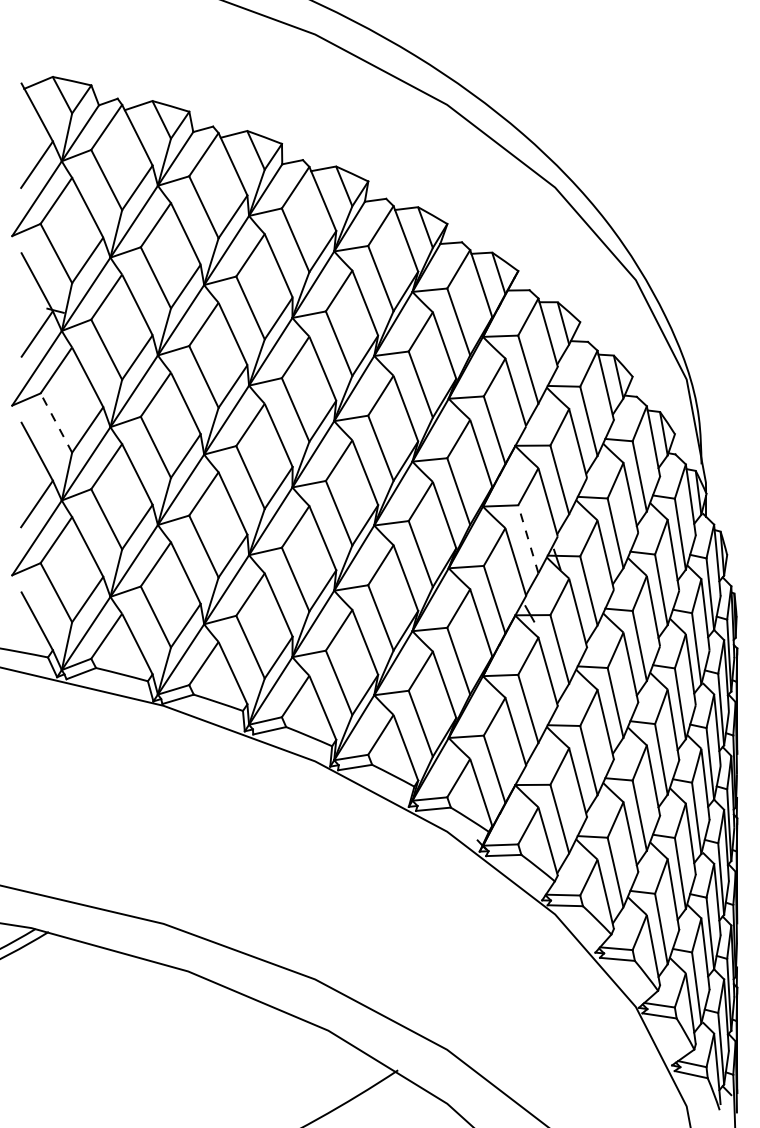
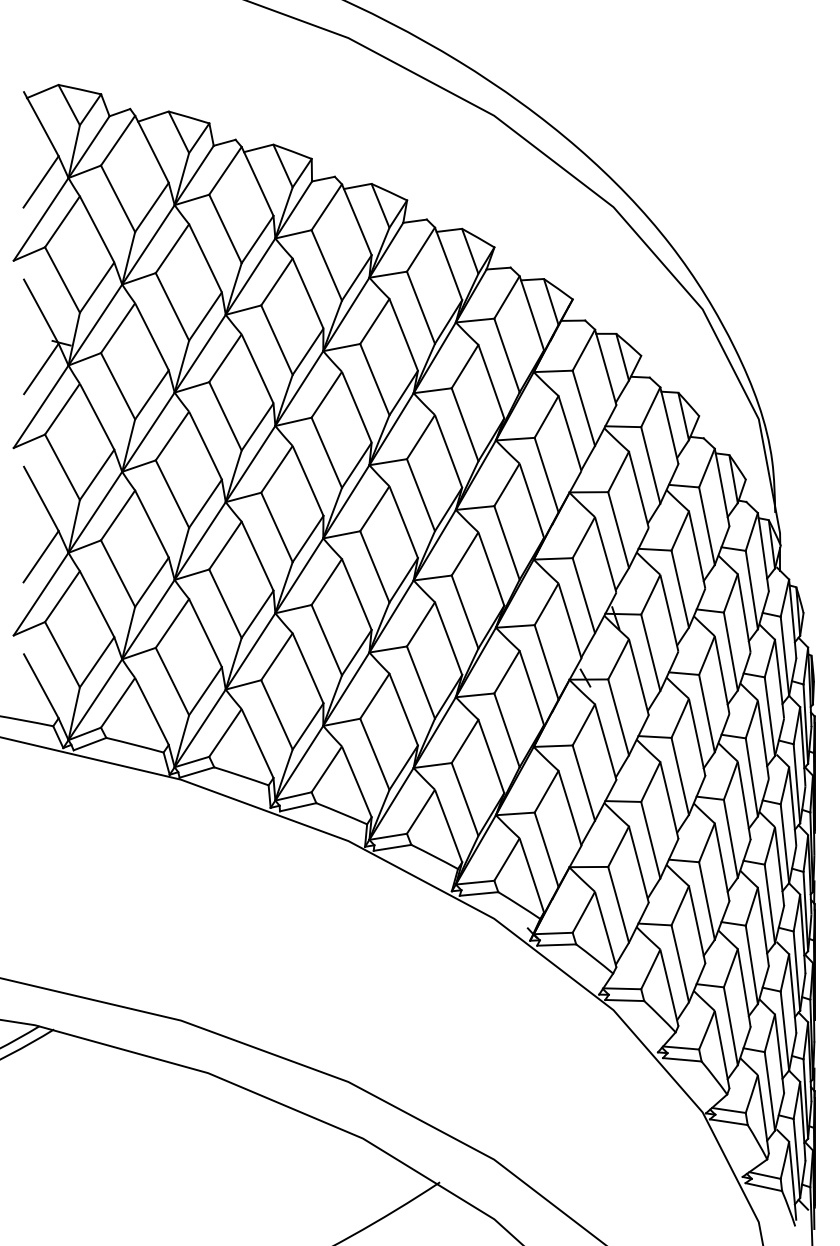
line: (56, 422) -> (62, 466), dashed -> solid
line: (528, 539) -> (583, 595), dashed -> solid

